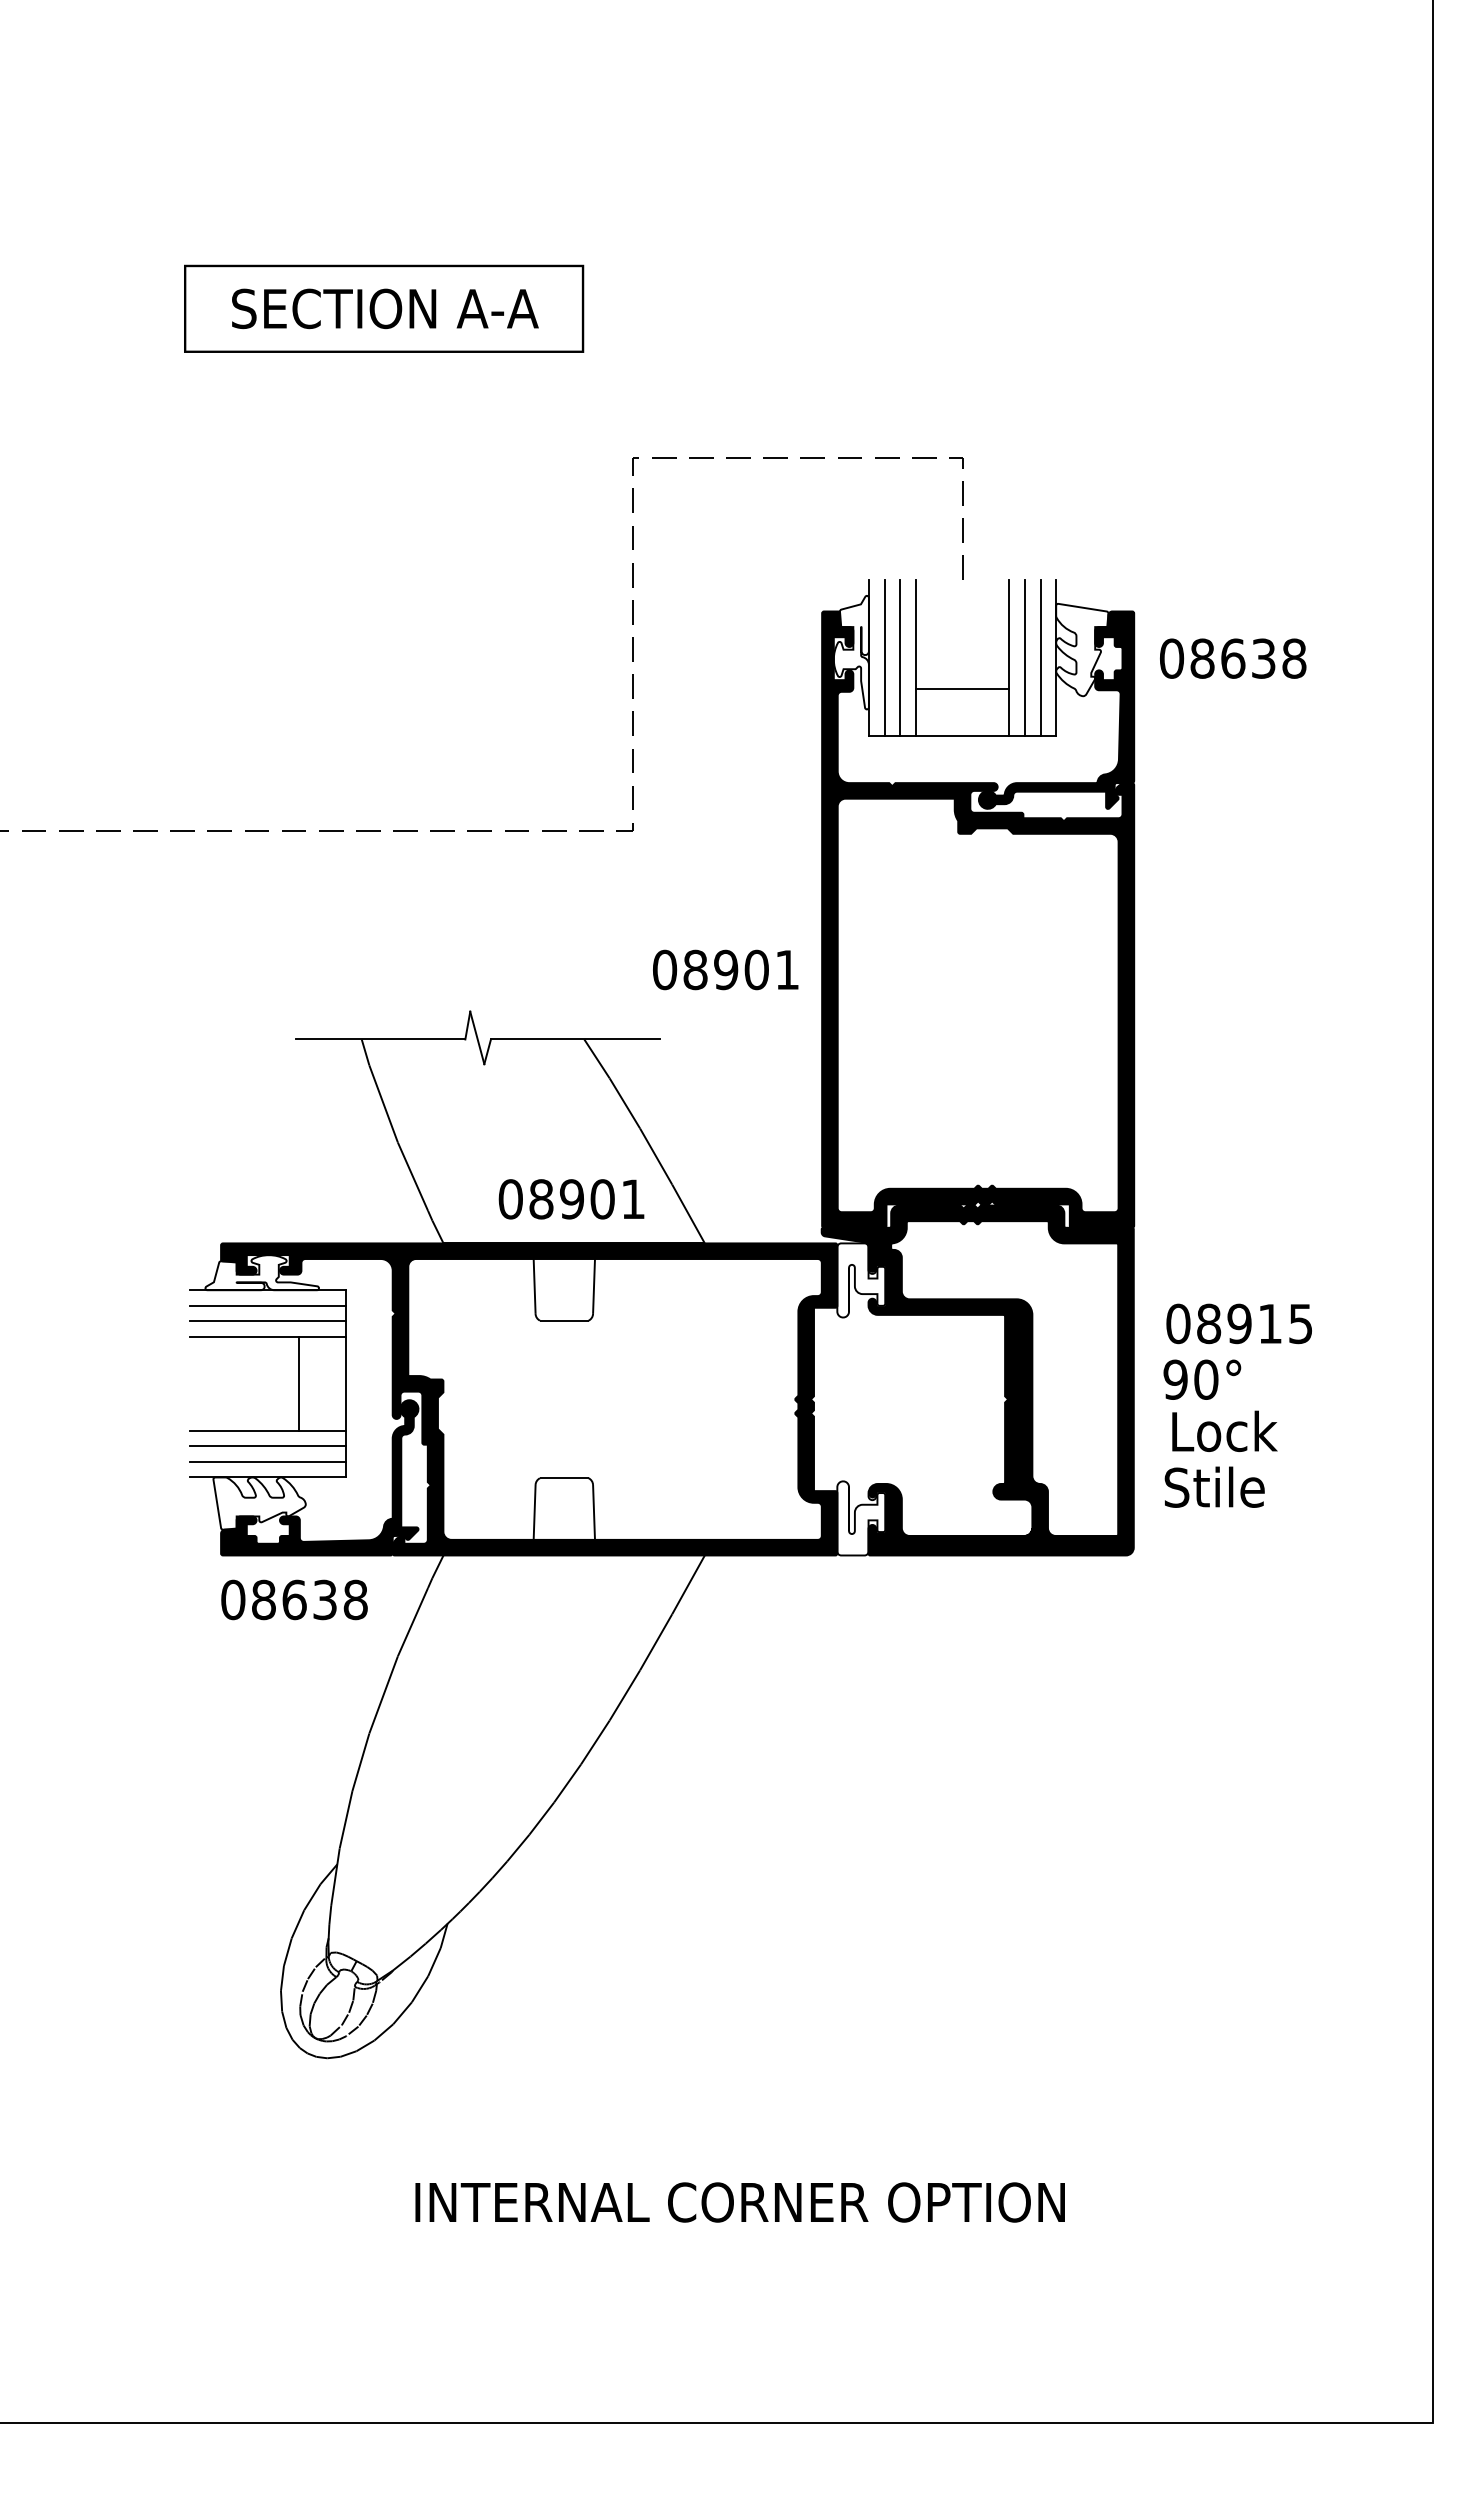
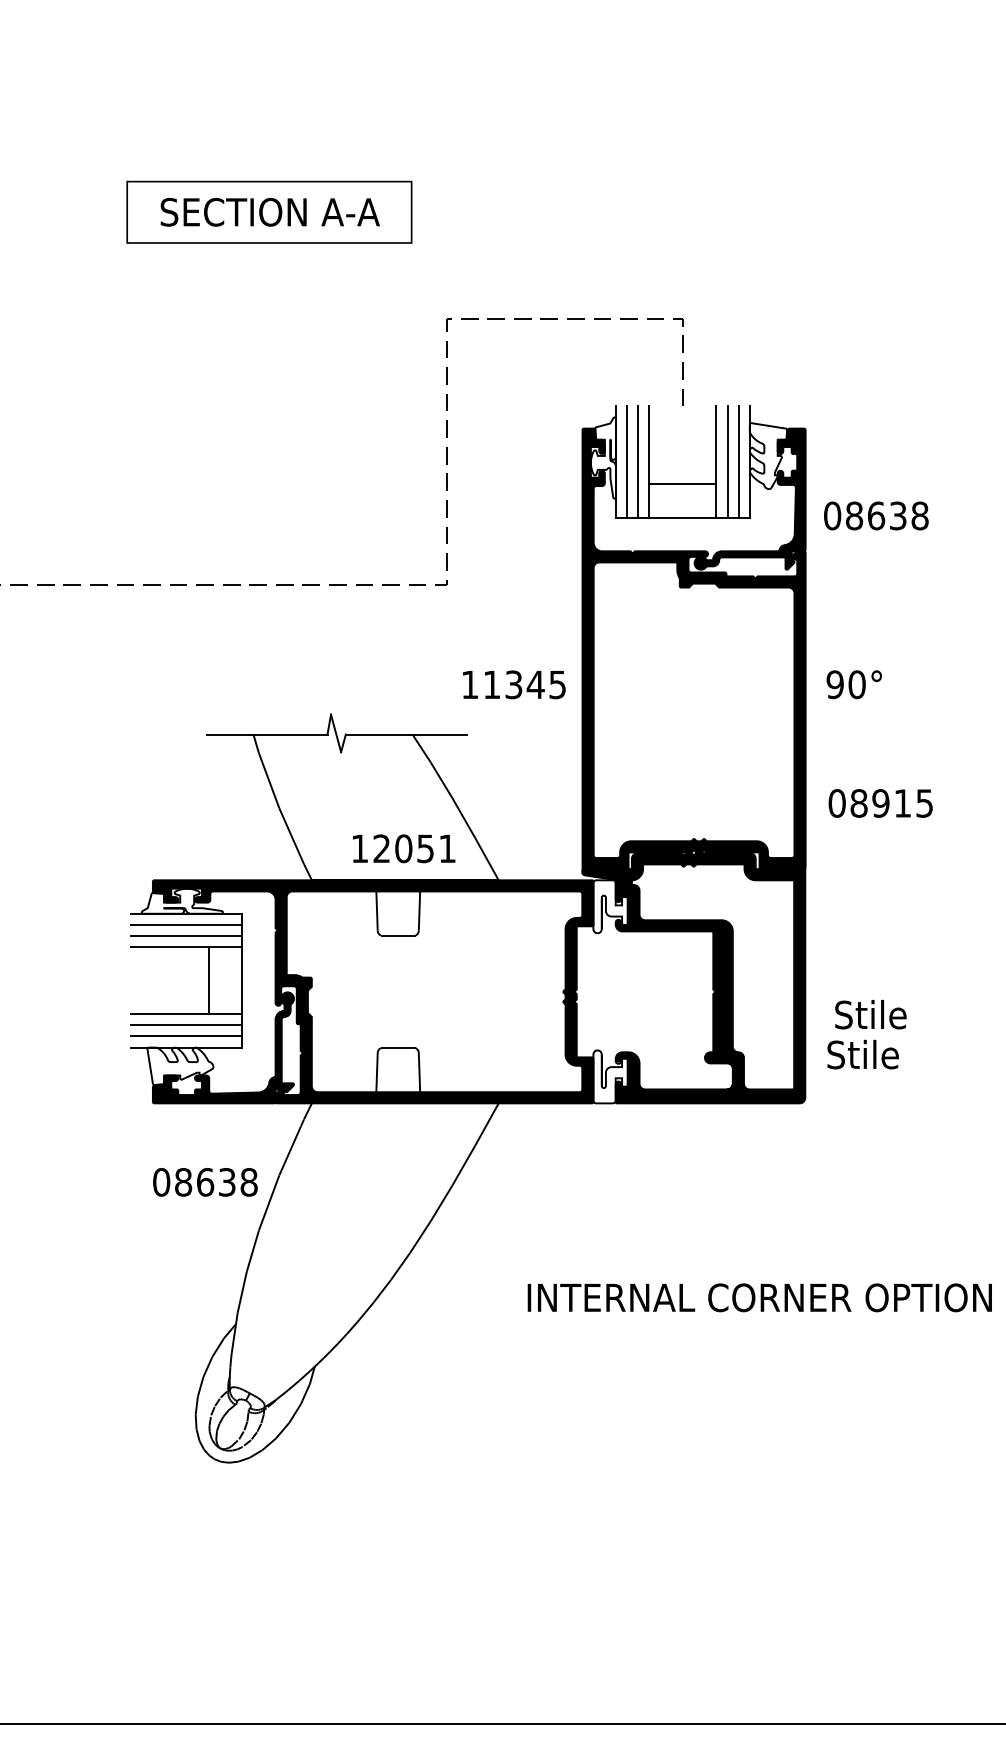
text: (1233, 658) -> (876, 515), moved
text: (725, 969) -> (513, 684), 08901 -> 11345
text: (556, 1199) -> (392, 848), 08901 -> 12051
text: (1238, 1323) -> (880, 803), moved
text: (1202, 1379) -> (854, 684), moved
text: (1224, 1431) -> (870, 1014), Lock -> Stile
text: (294, 1599) -> (205, 1182), moved
text: (739, 2202) -> (759, 1297), moved

